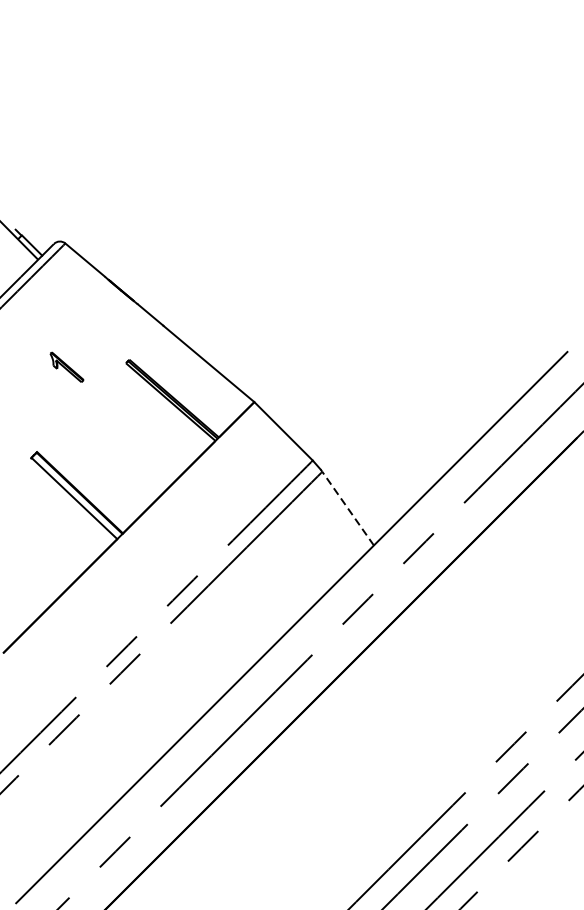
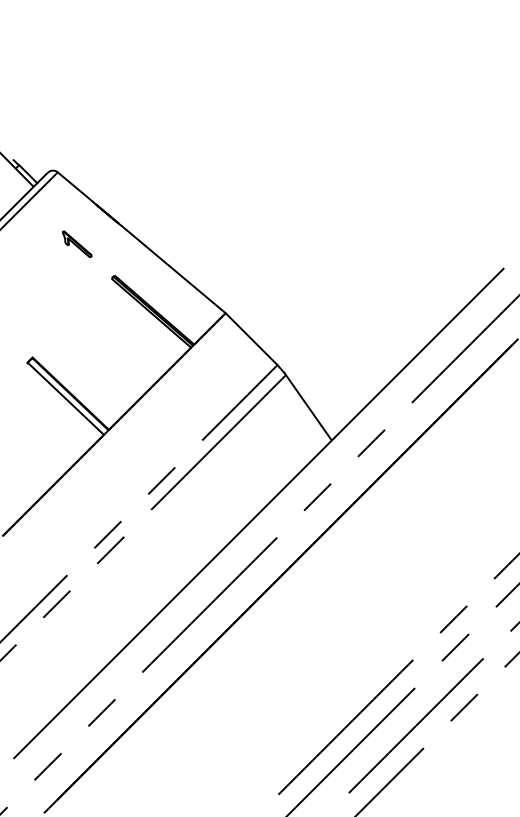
part: (67, 366) -> (77, 243), moved
line: (347, 508) -> (308, 407), dashed -> solid

